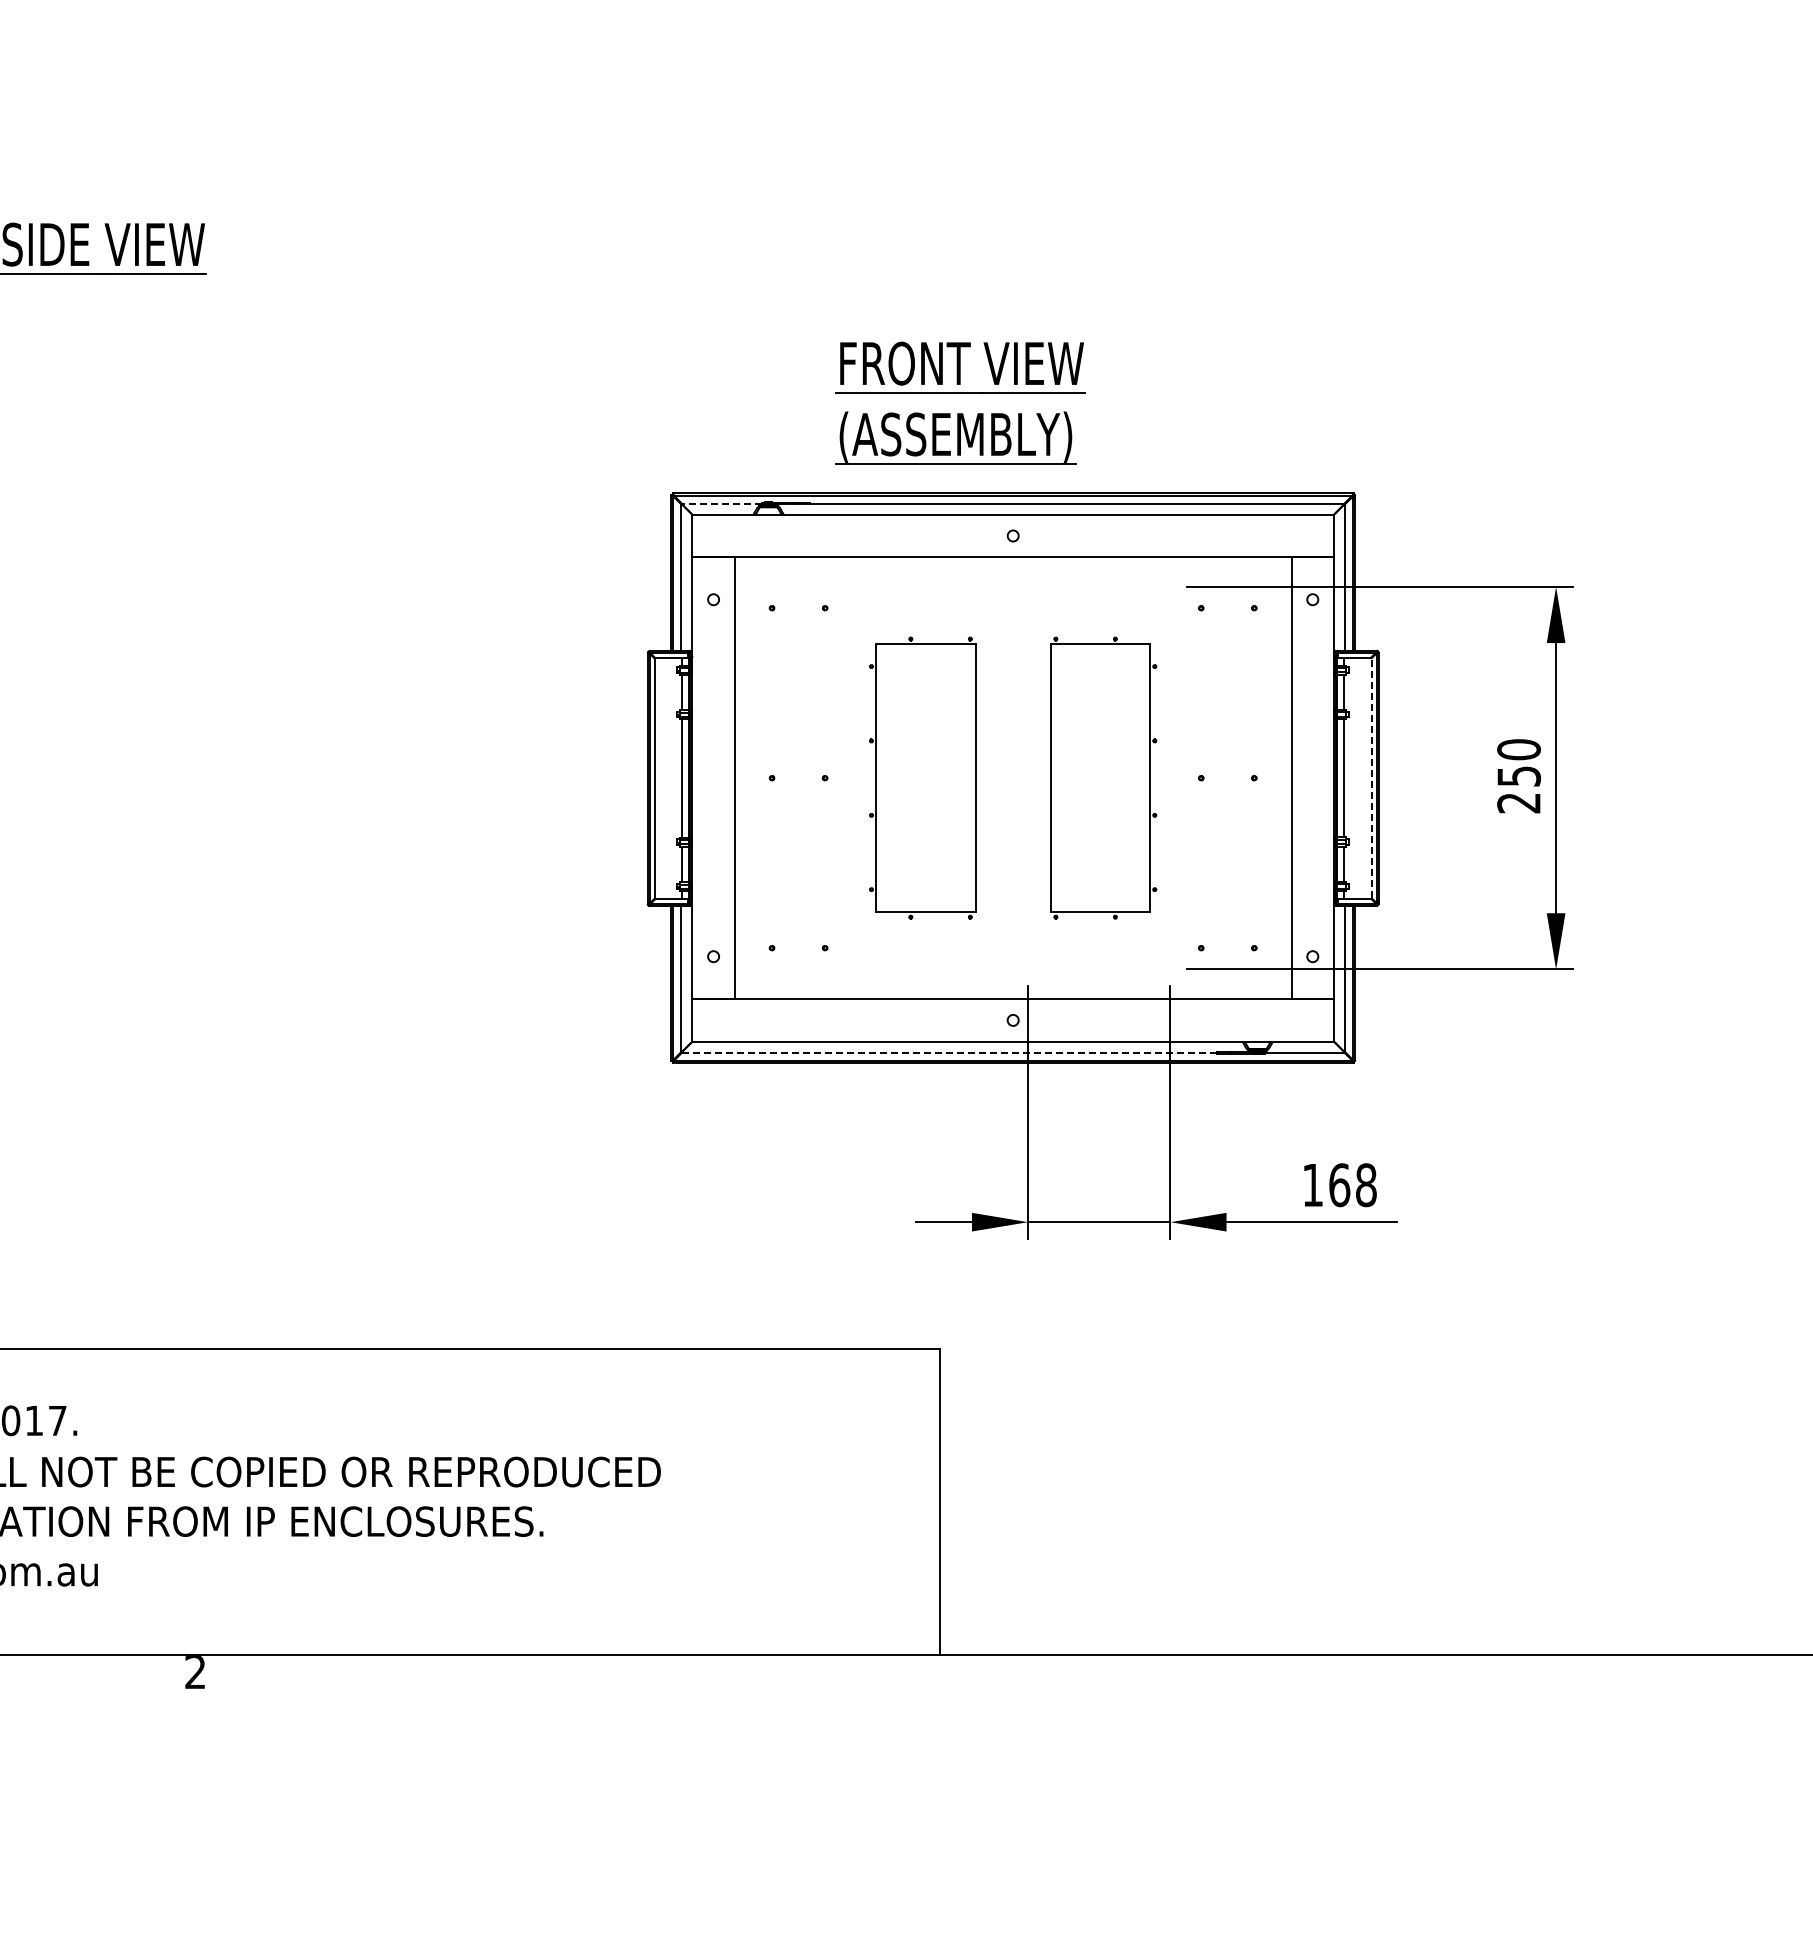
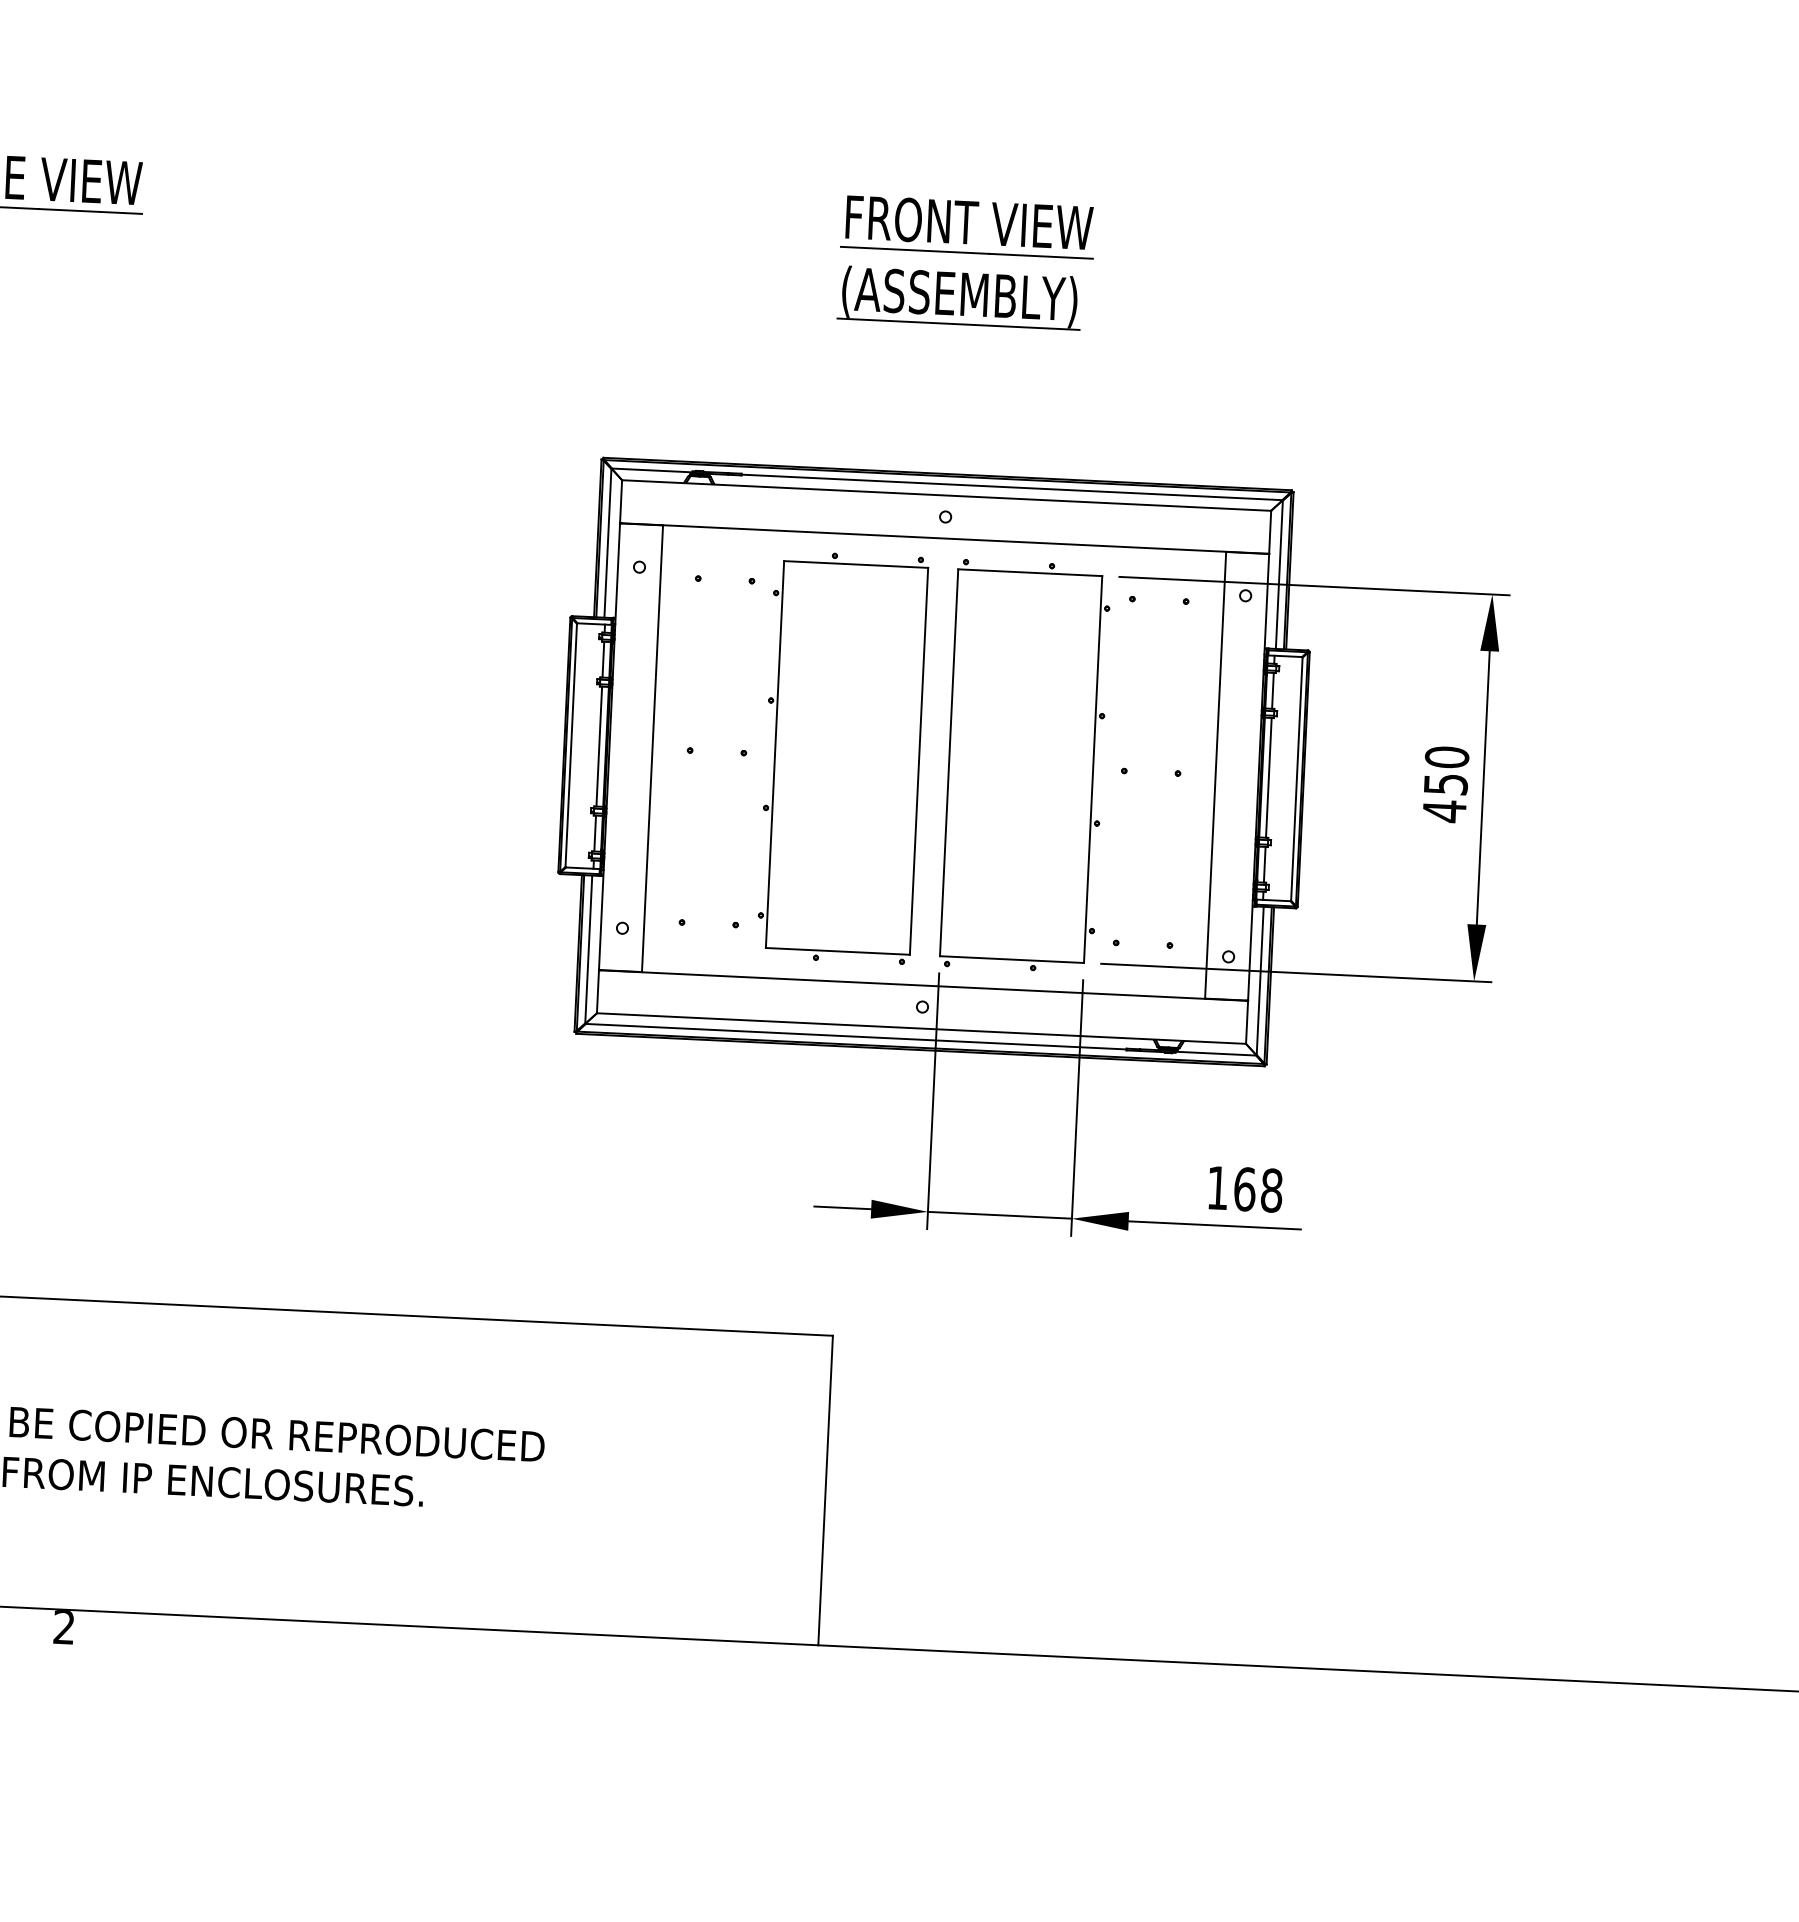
part: (960, 393) -> (966, 252), moved
line: (721, 503) -> (652, 470), dashed -> solid
part: (922, 777) -> (842, 757), size x1.43
part: (1103, 777) -> (1025, 765), size x1.43
line: (1371, 777) -> (1296, 778), dashed -> solid
text: (1518, 803) -> (1444, 811), 250 -> 450
line: (949, 1052) -> (856, 1036), dashed -> solid

